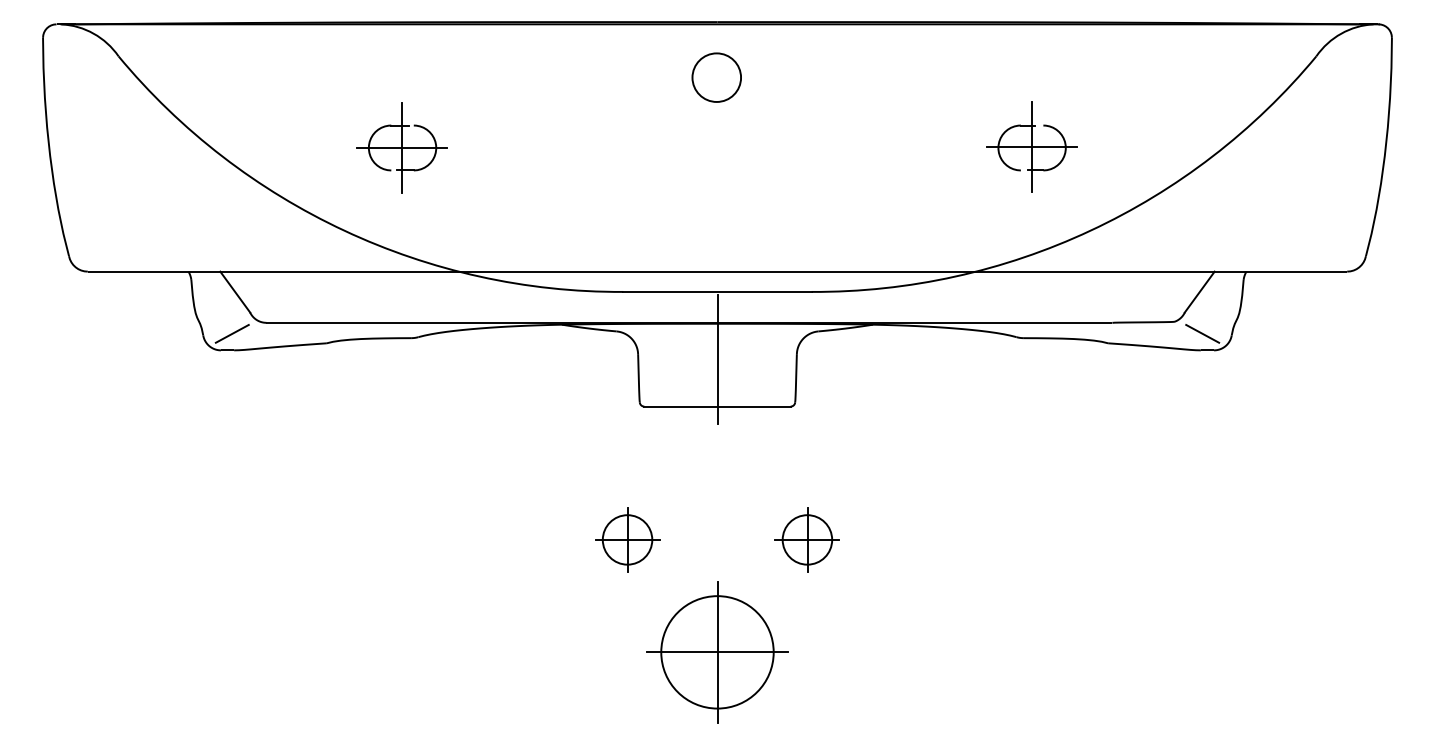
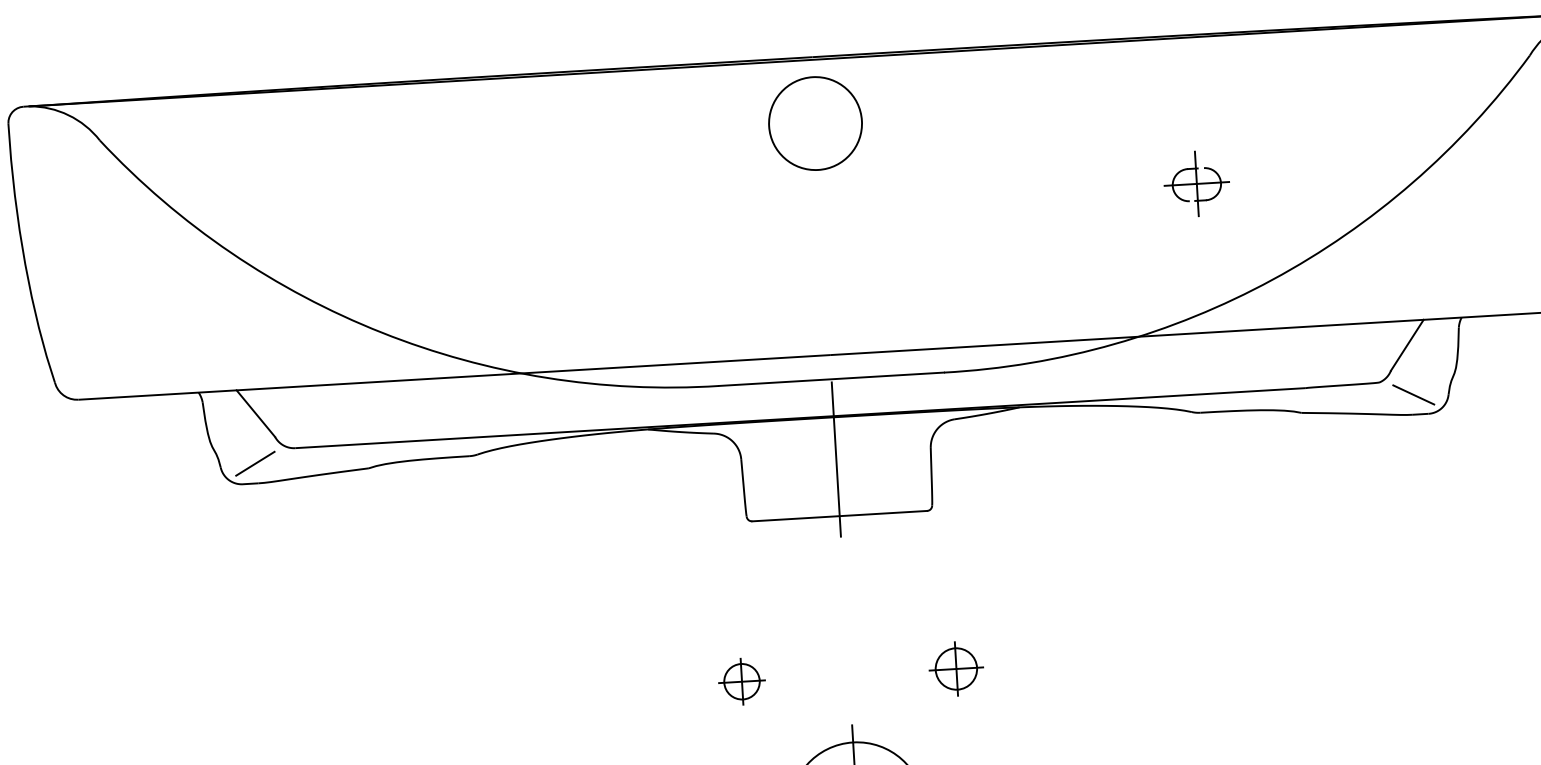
circle: (716, 77) -> (815, 123), size x1.6
part: (1031, 146) -> (1196, 183), size x0.6
part: (401, 147) -> (444, 229), removed
part: (627, 539) -> (741, 681), size x0.6
part: (806, 539) -> (955, 668), size x0.7

